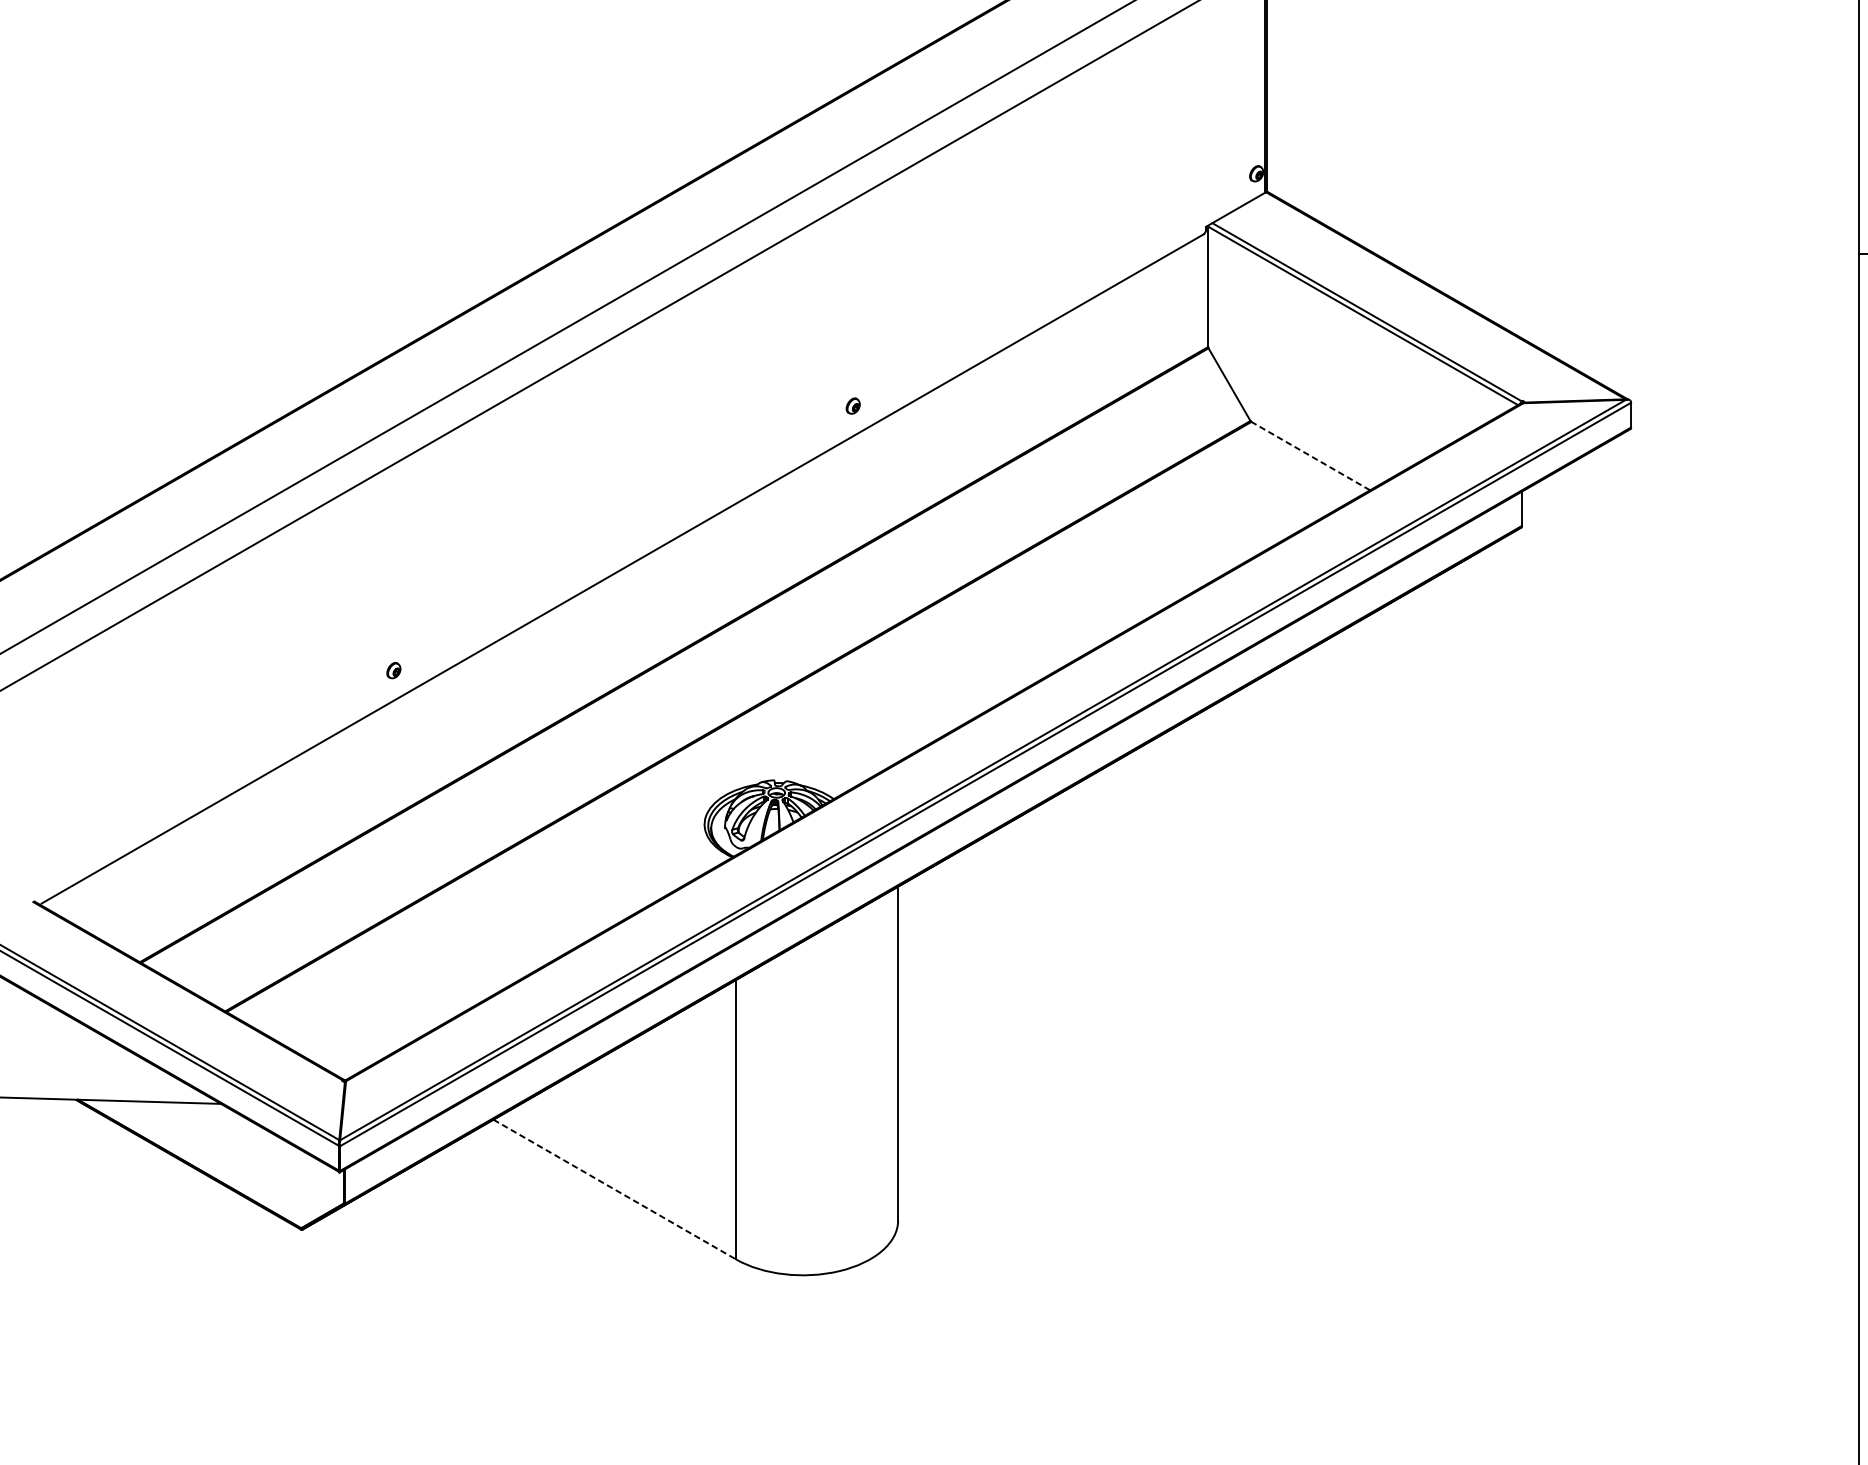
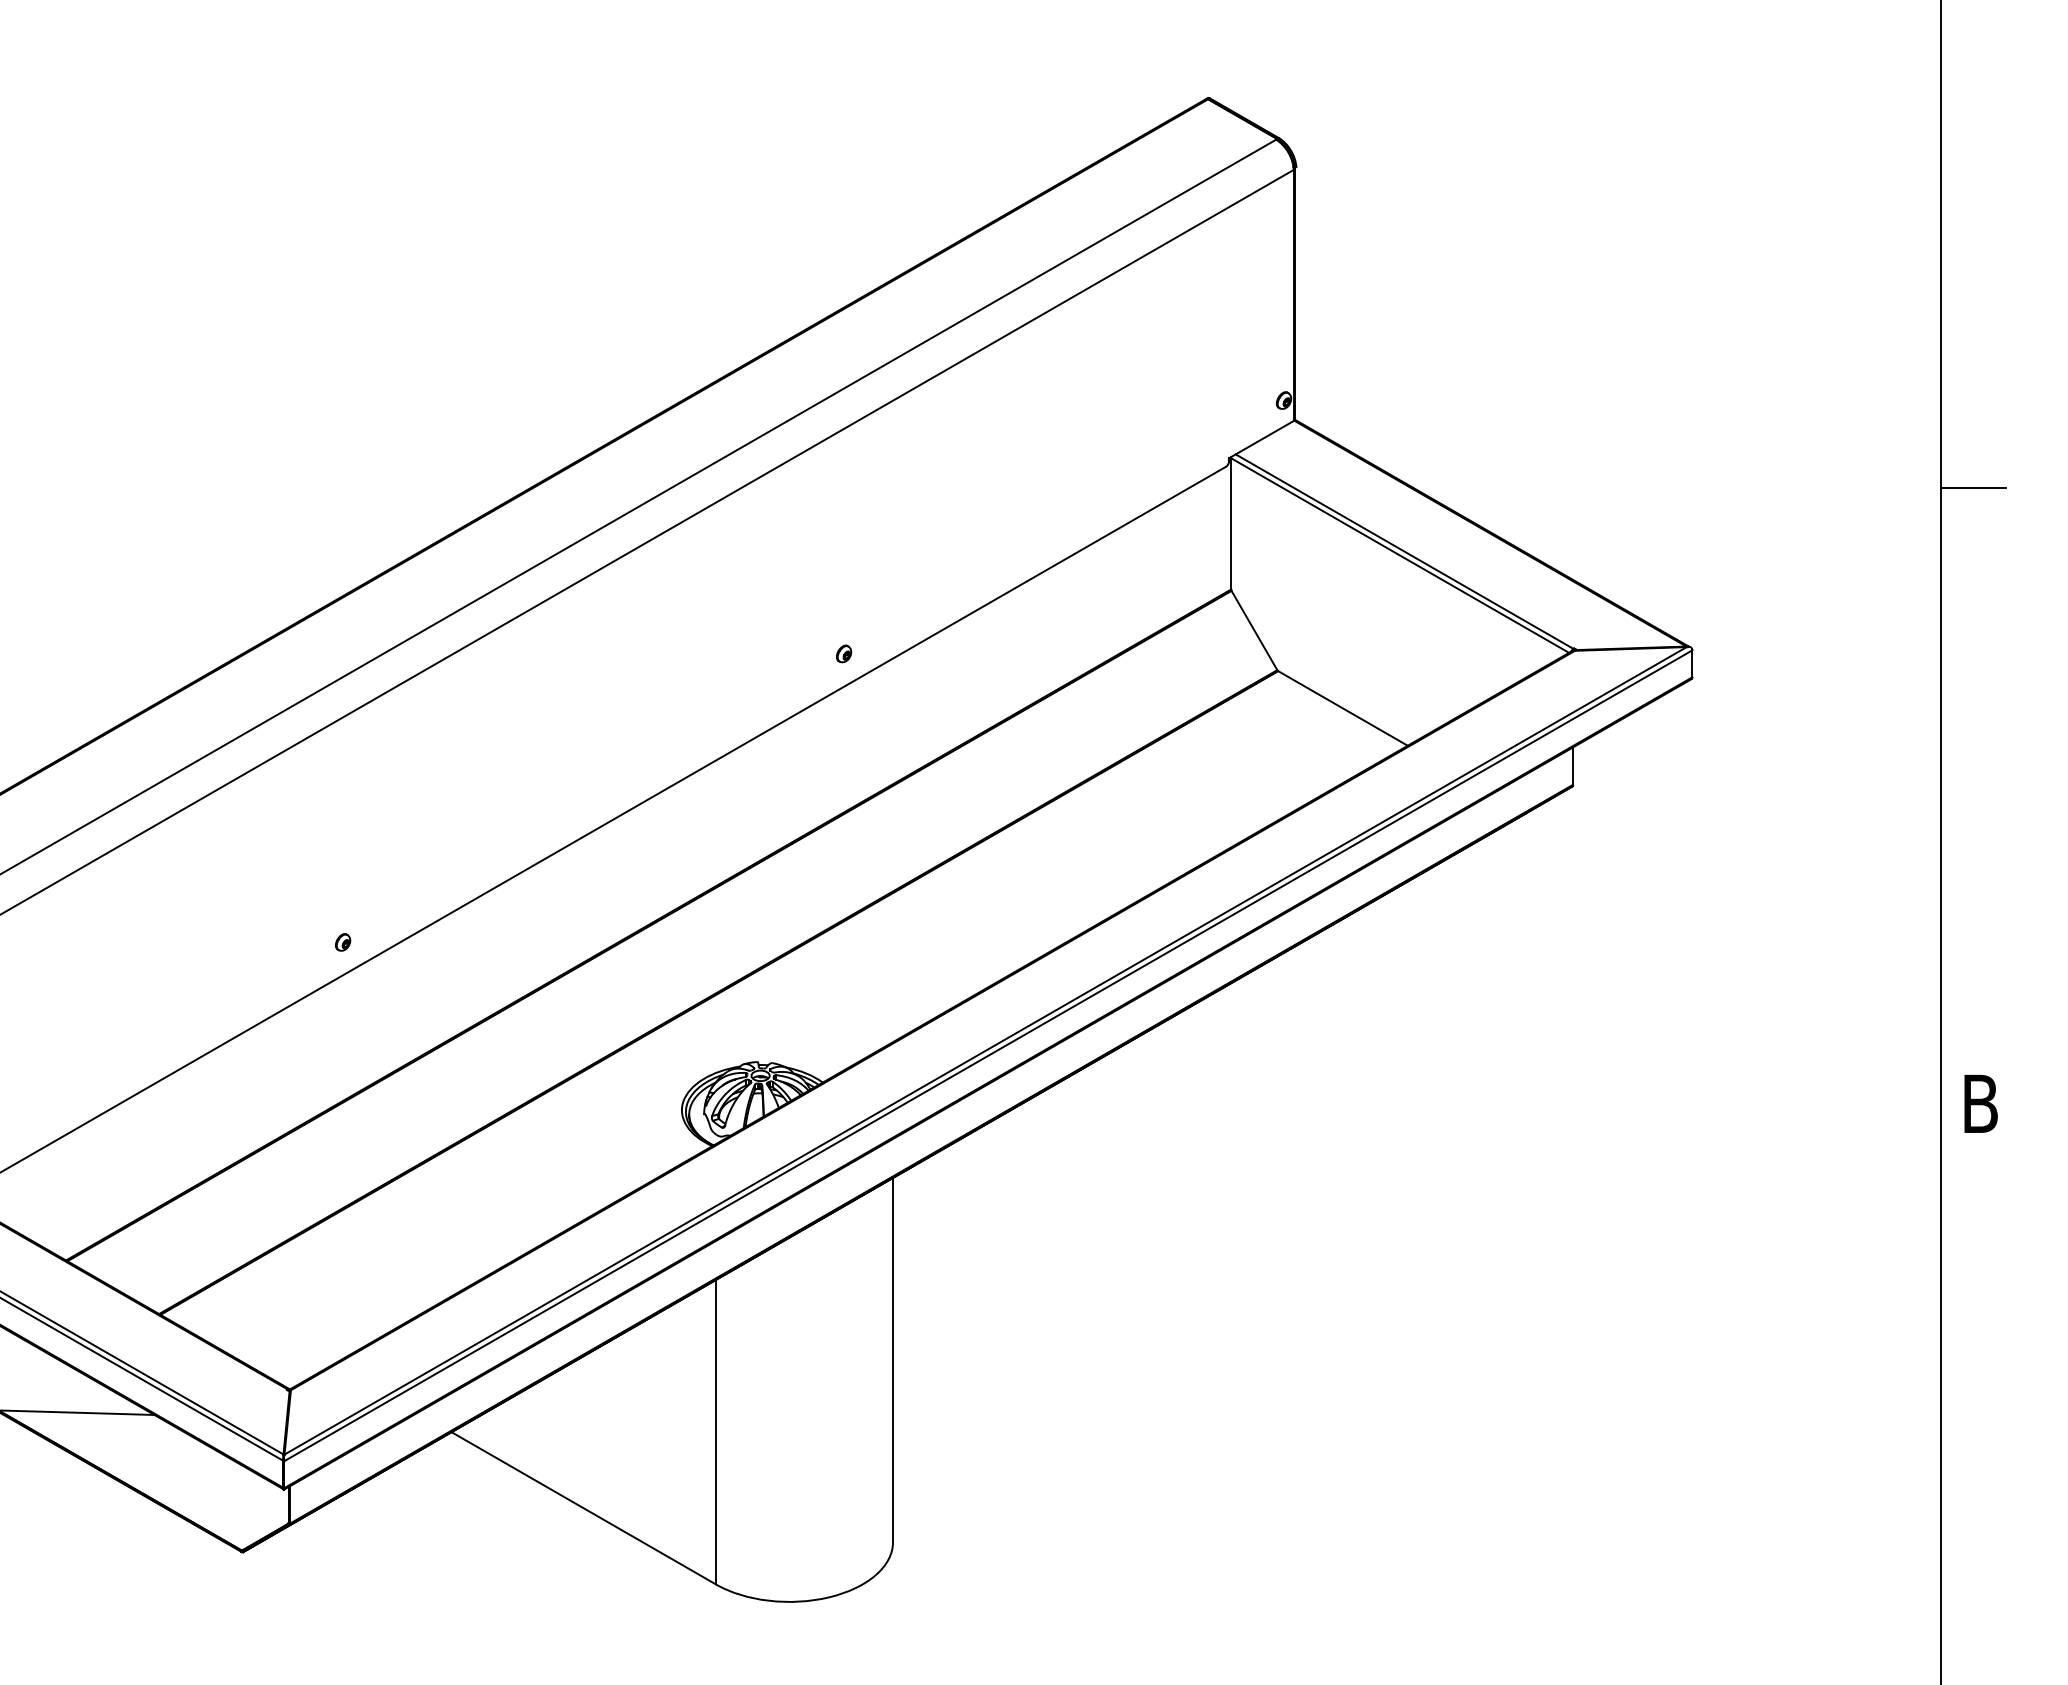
line: (1311, 456) -> (1343, 708), dashed -> solid
line: (614, 1189) -> (583, 1508), dashed -> solid

